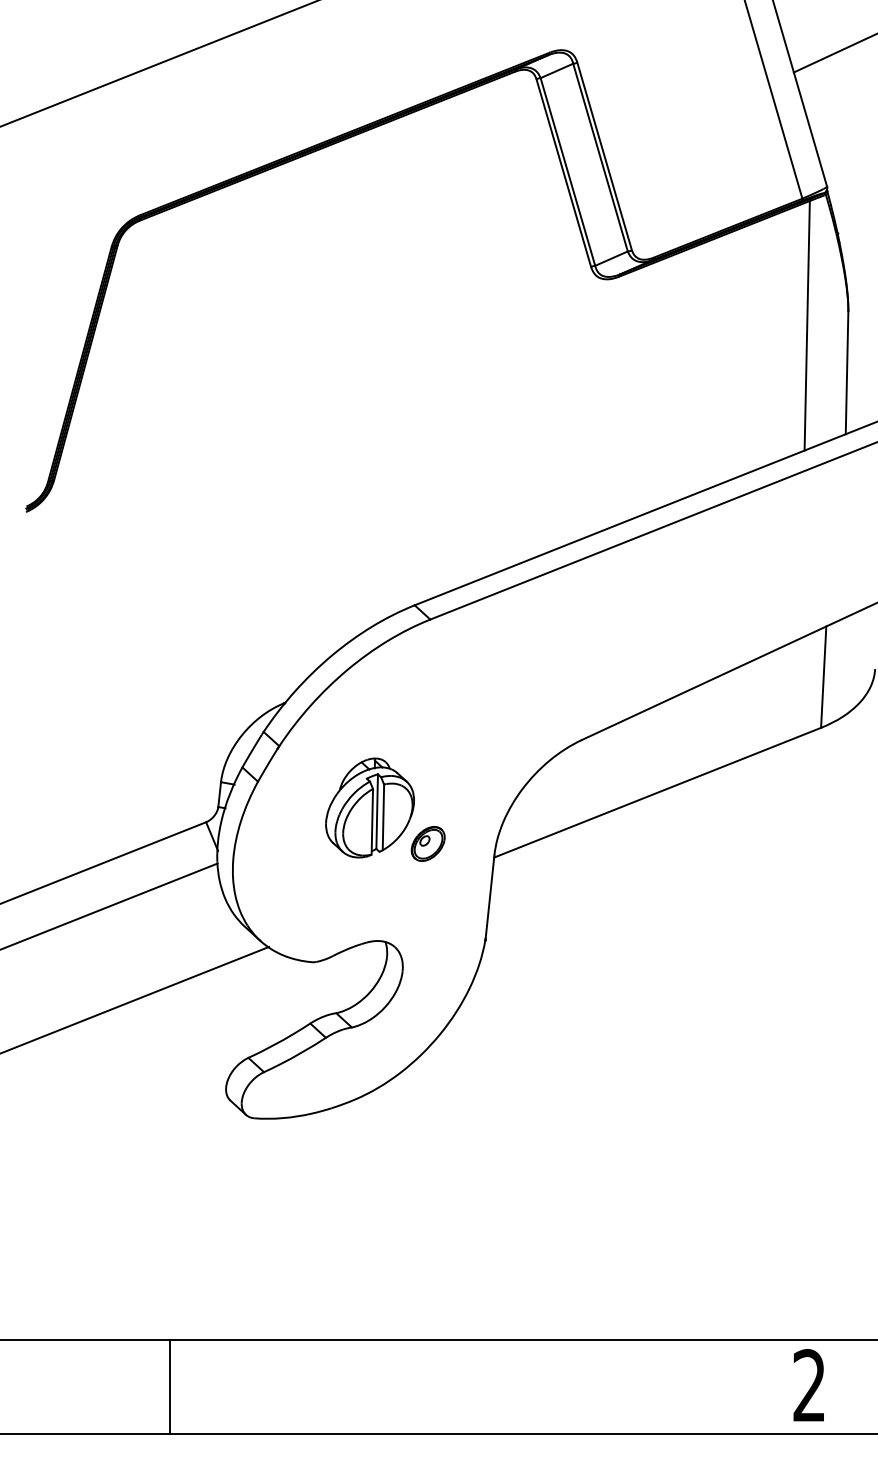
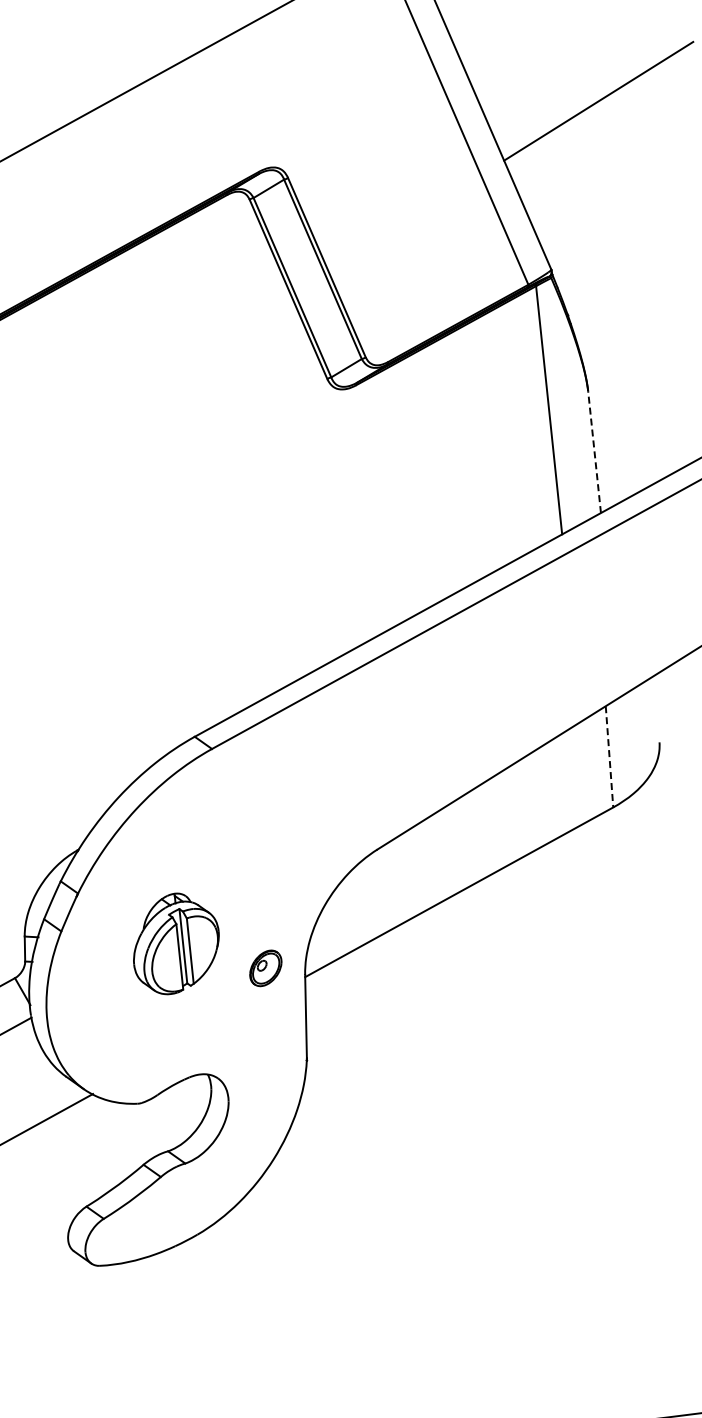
line: (847, 372) -> (594, 451), solid -> dashed
line: (823, 677) -> (609, 757), solid -> dashed
part: (427, 843) -> (265, 968), moved

